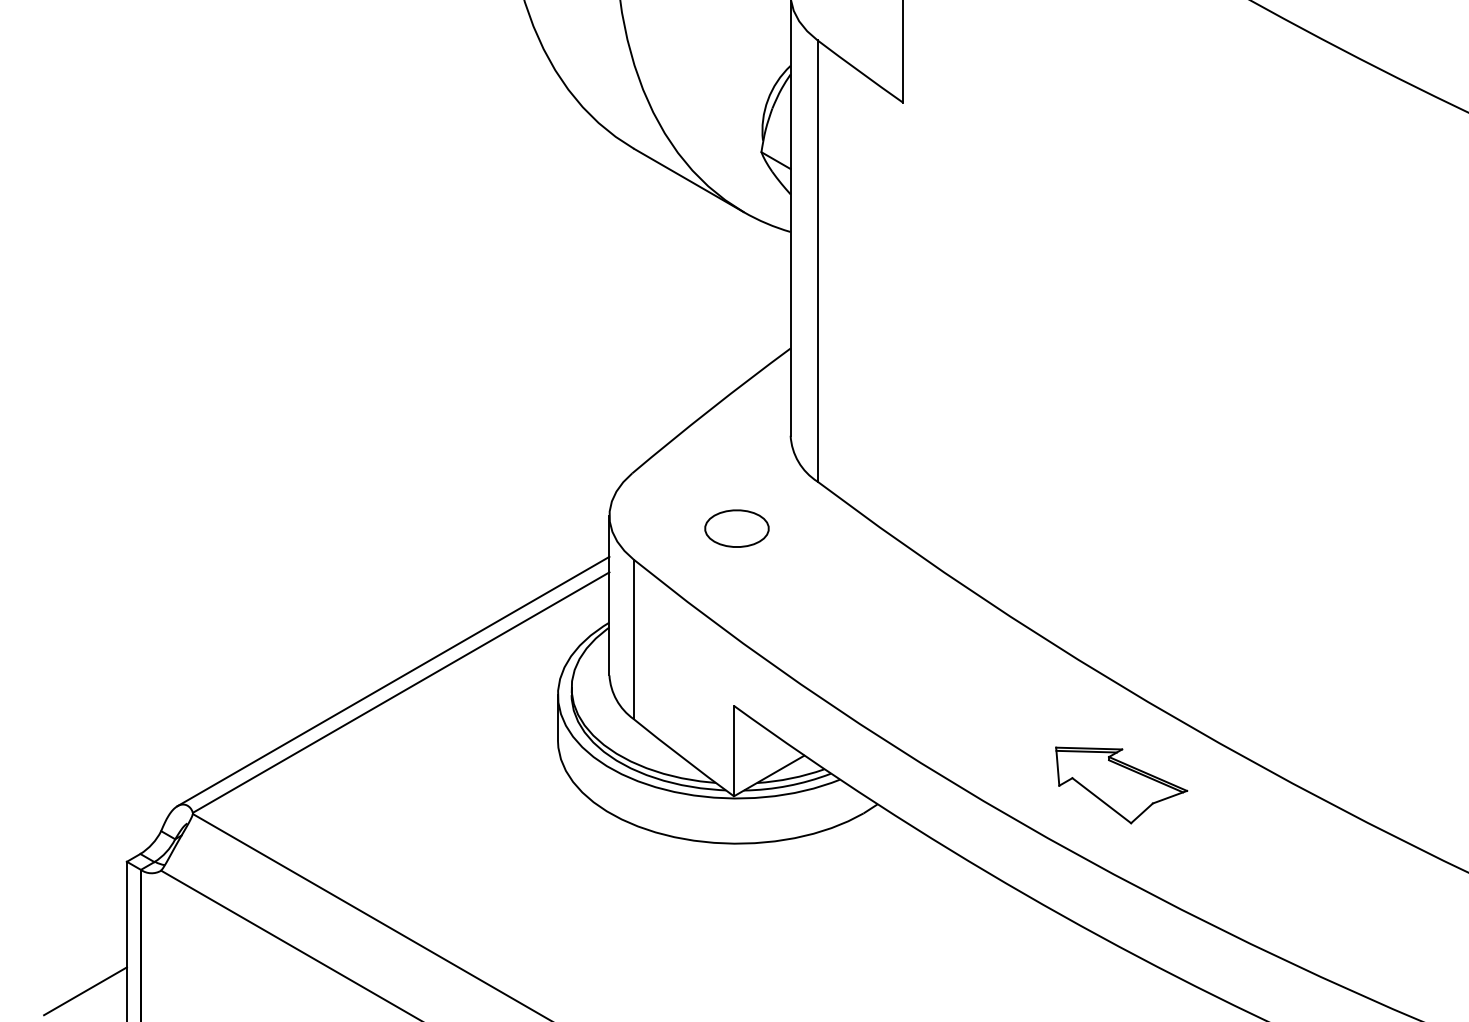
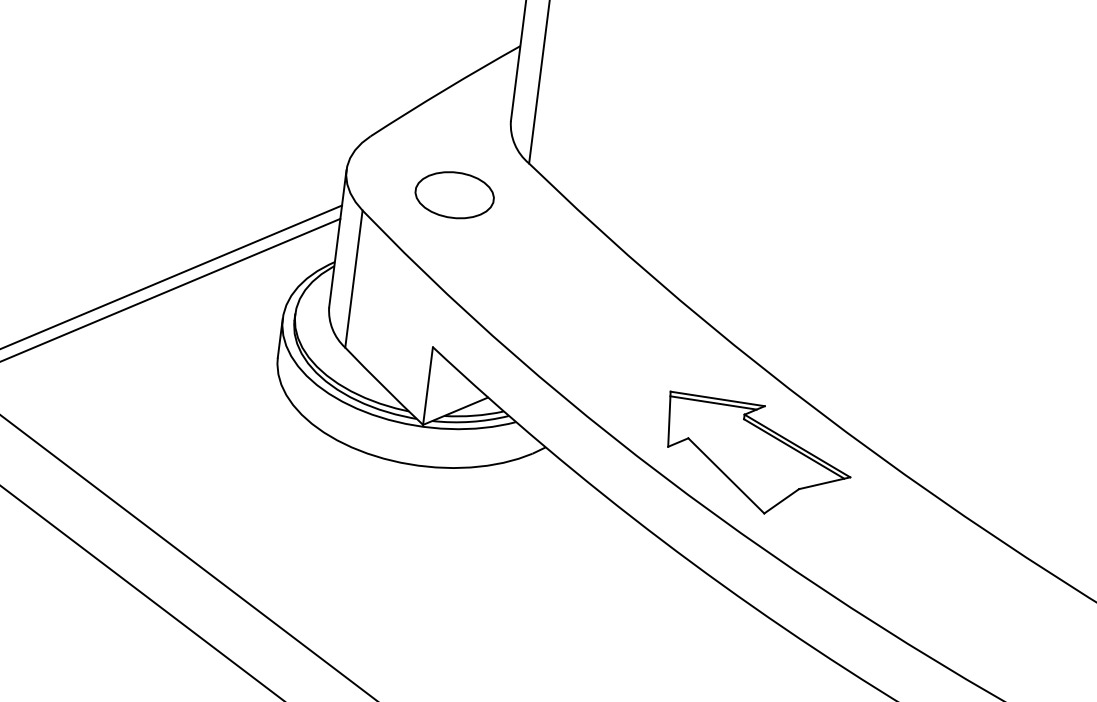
part: (736, 528) -> (454, 194), size x1.43
part: (1121, 785) -> (757, 457), size x1.67

